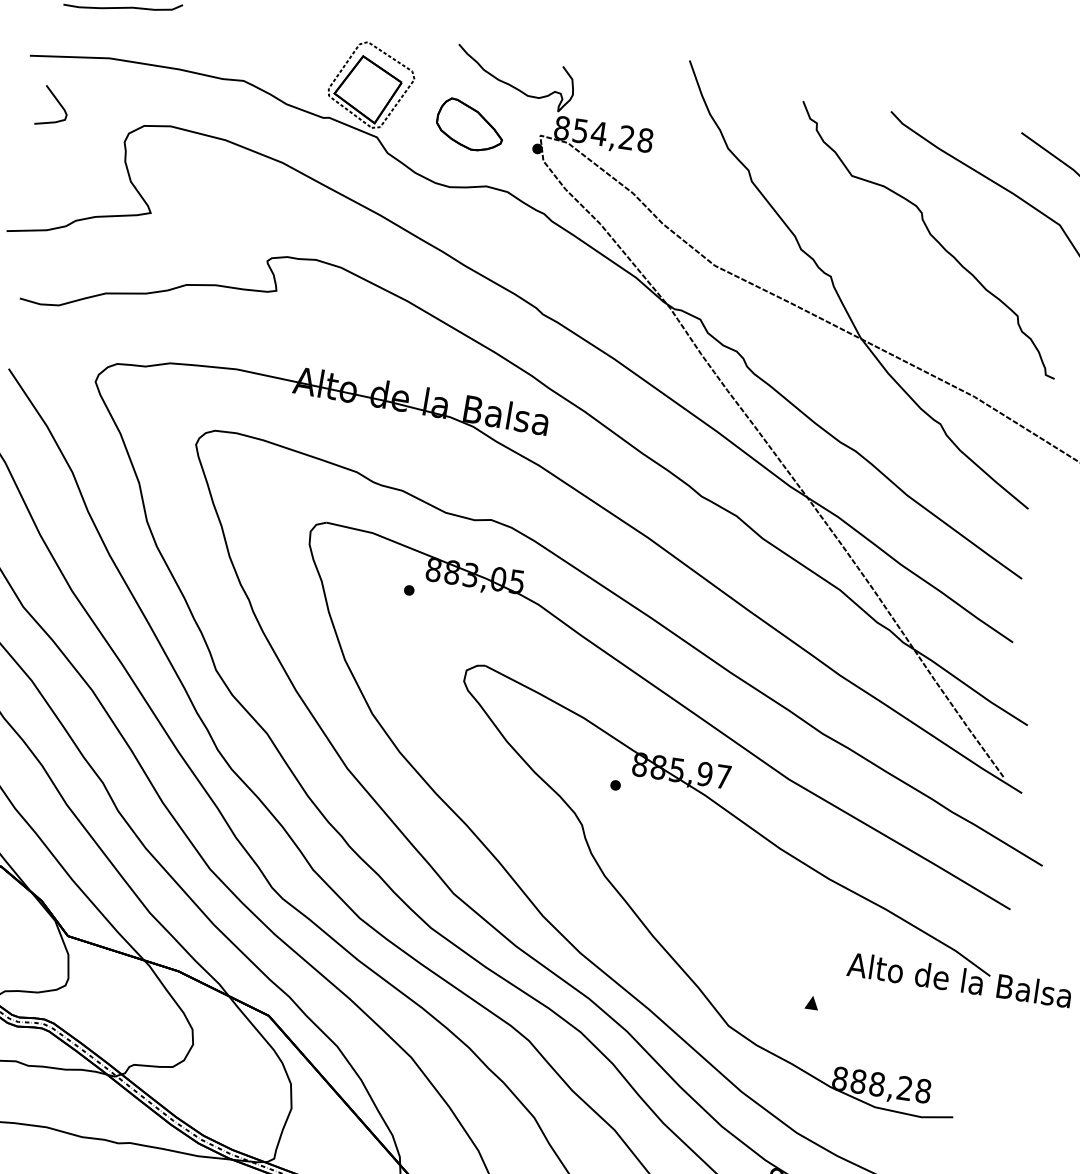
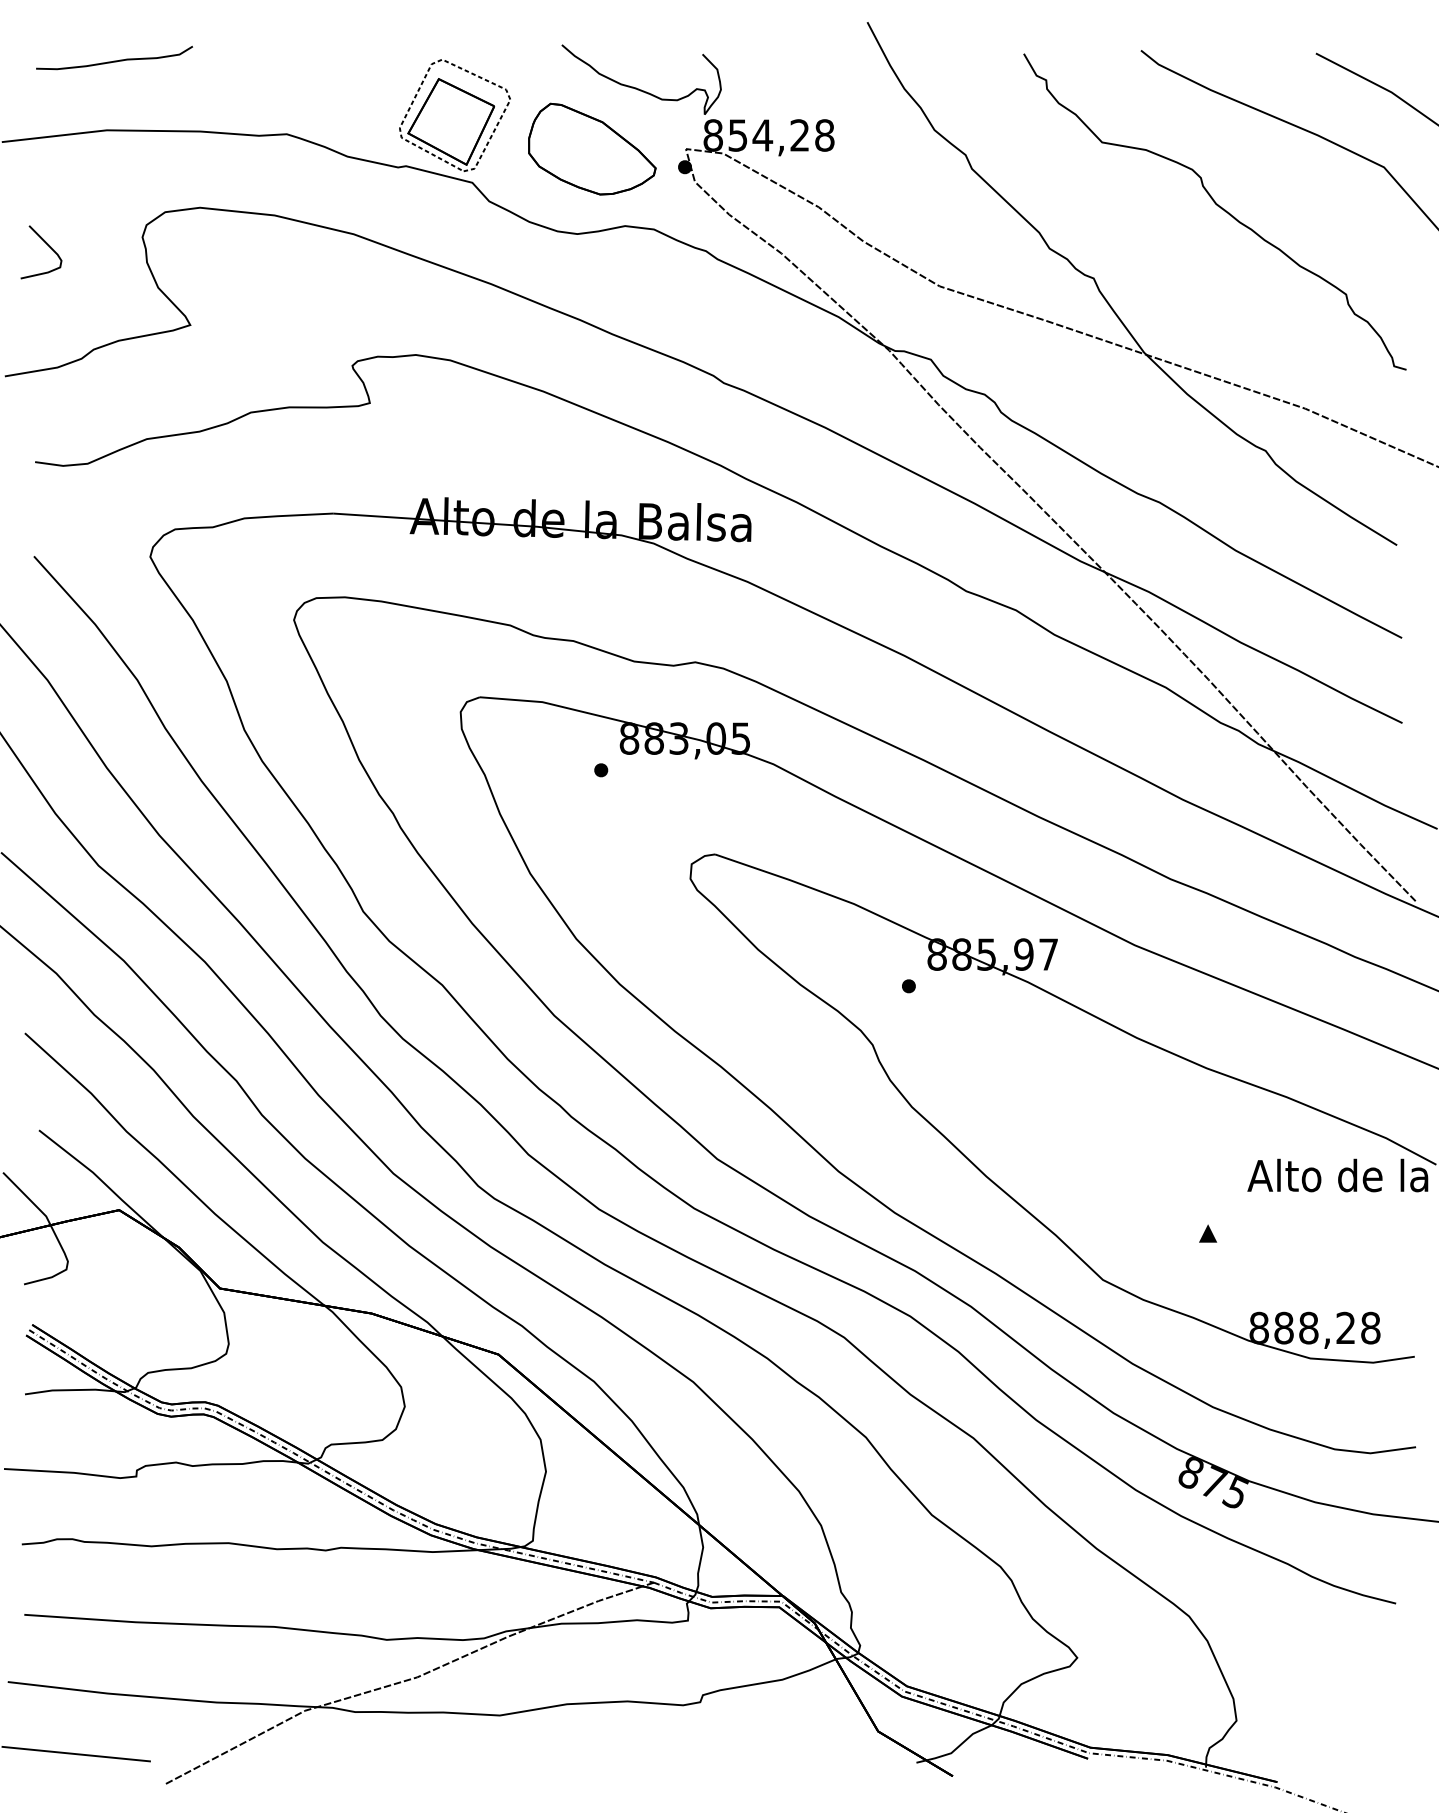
curve: (57, 102) -> (47, 245), moved
part: (470, 124) -> (592, 148), size x1.43

